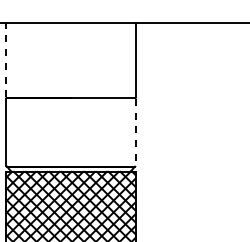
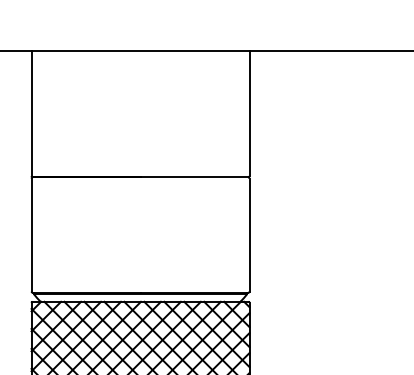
line: (6, 59) -> (31, 112), dashed -> solid
line: (135, 132) -> (249, 235), dashed -> solid

